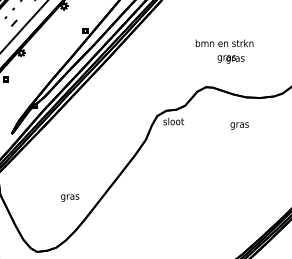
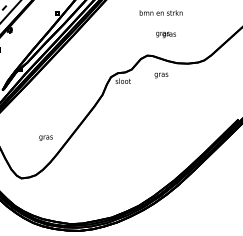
text: (223, 42) -> (160, 12), moved
text: (239, 125) -> (161, 75), moved

